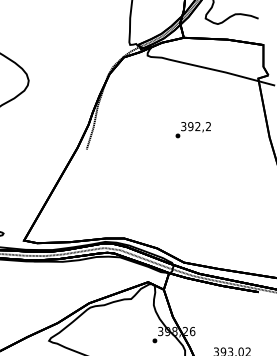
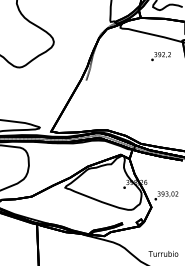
text: (192, 129) -> (160, 56), moved

